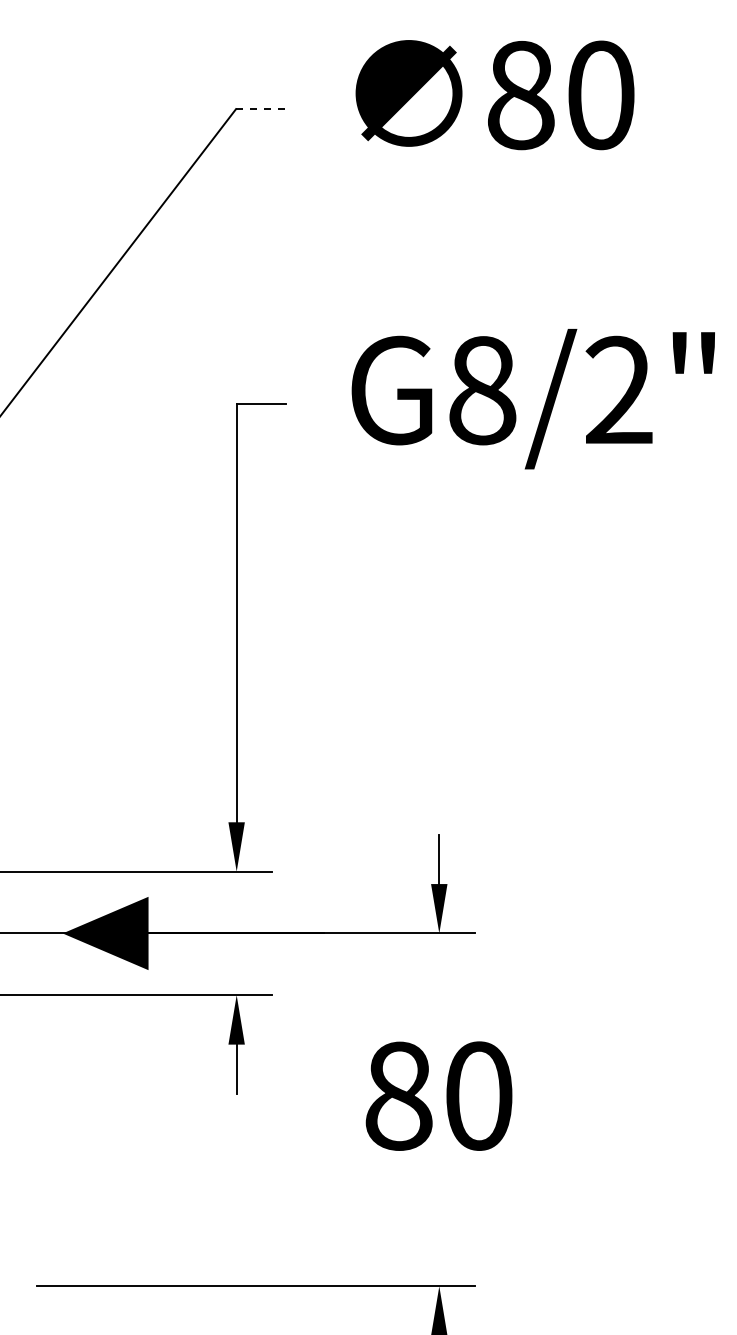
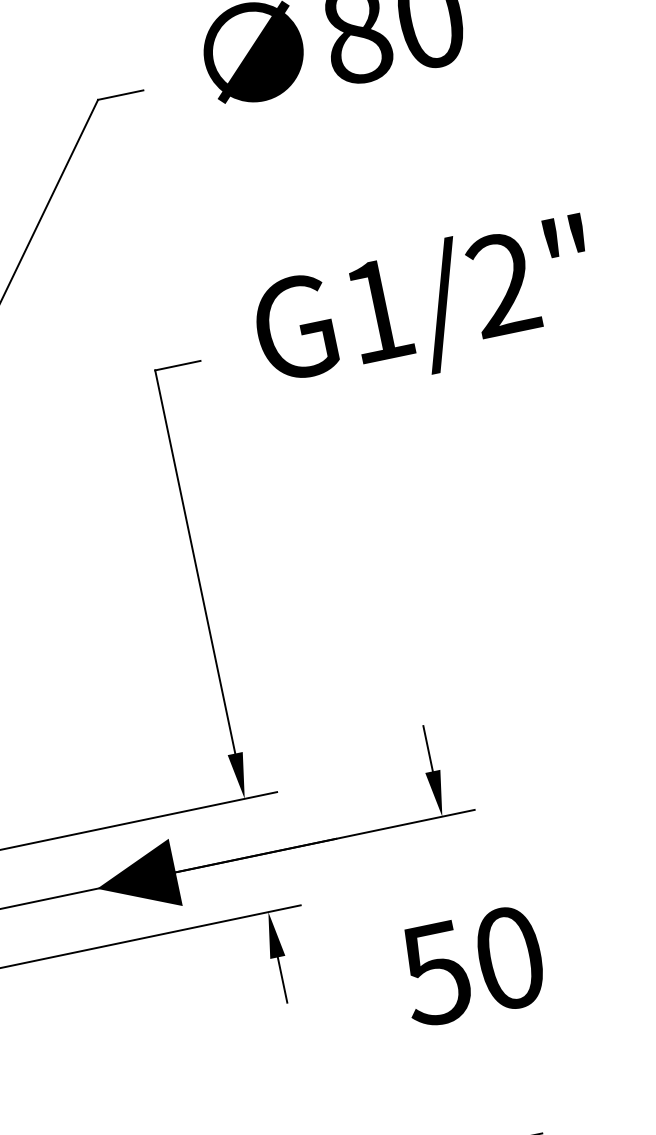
line: (260, 109) -> (120, 95), dashed -> solid
text: (482, 390) -> (377, 310), G8/2" -> G1/2"
text: (397, 1095) -> (435, 973), 80 -> 50

